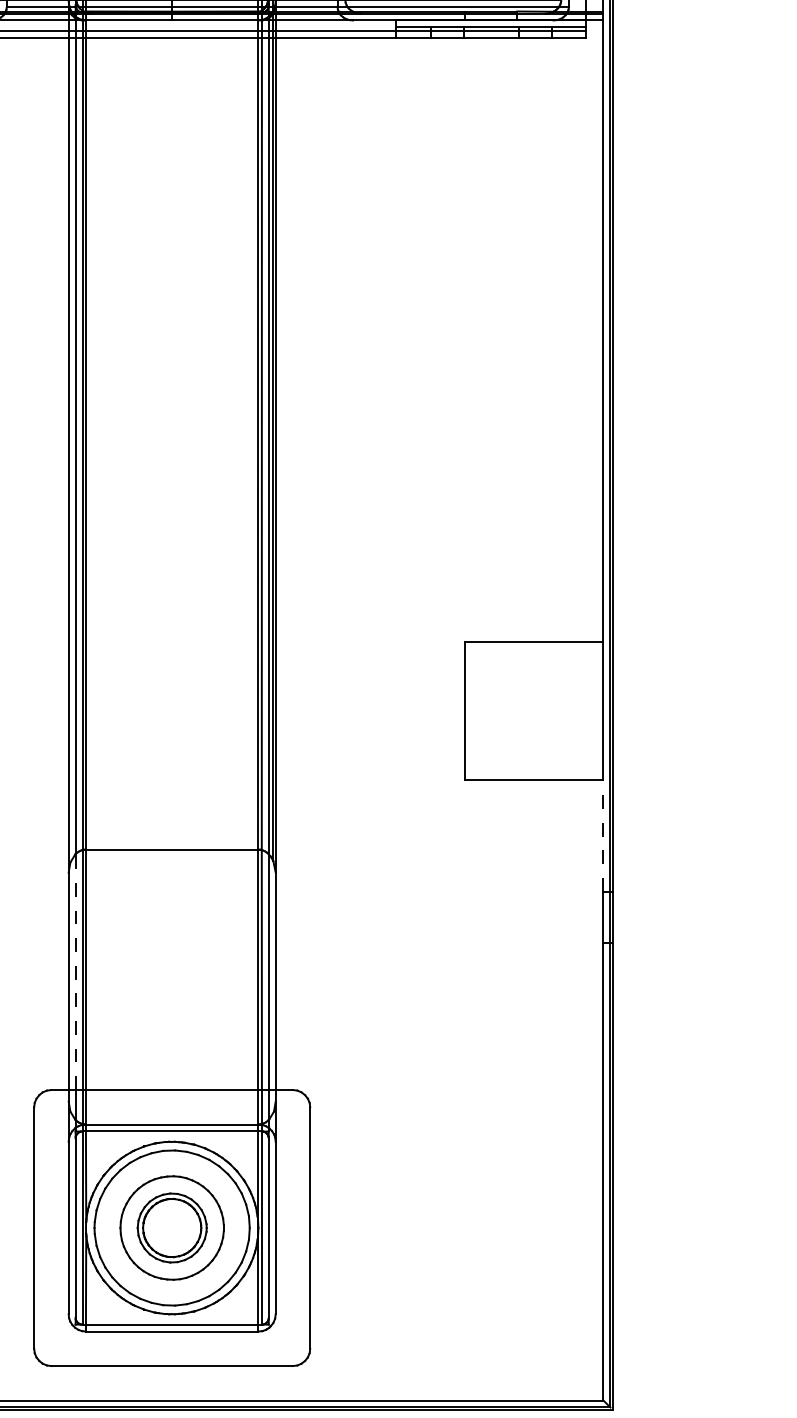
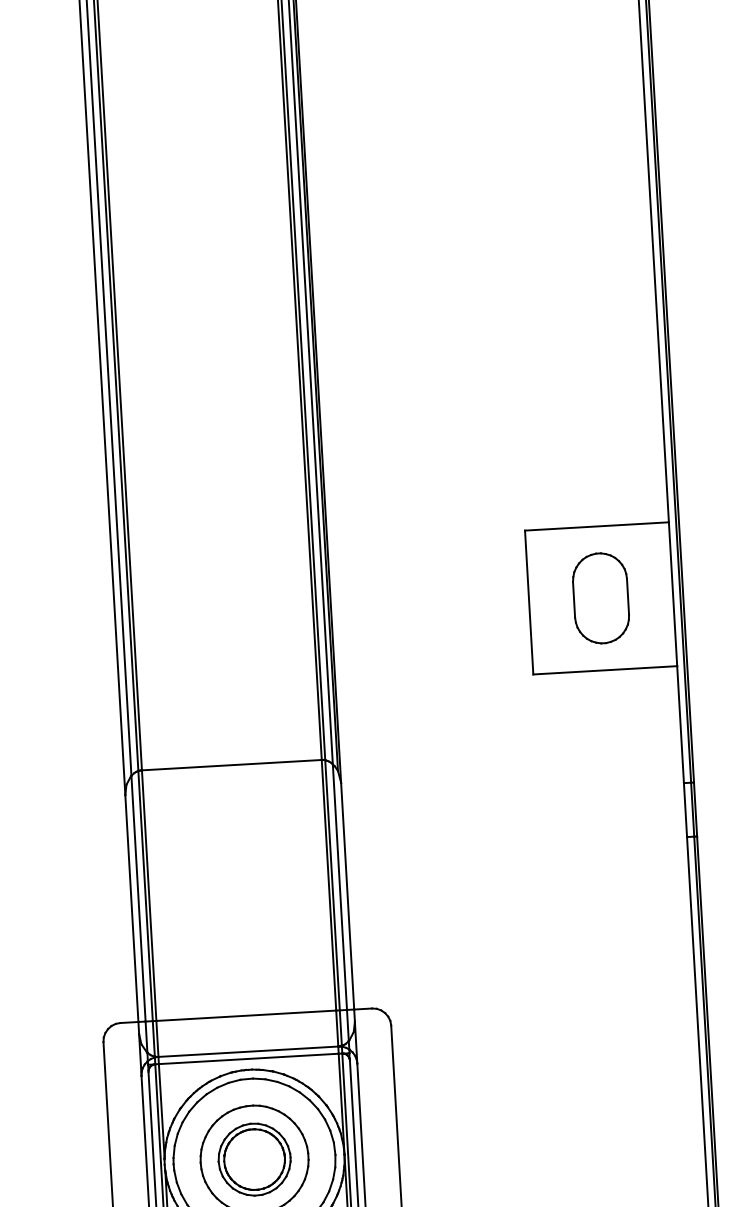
part: (534, 710) -> (601, 598), added
line: (603, 835) -> (680, 724), dashed -> solid
line: (75, 972) -> (138, 899), dashed -> solid

